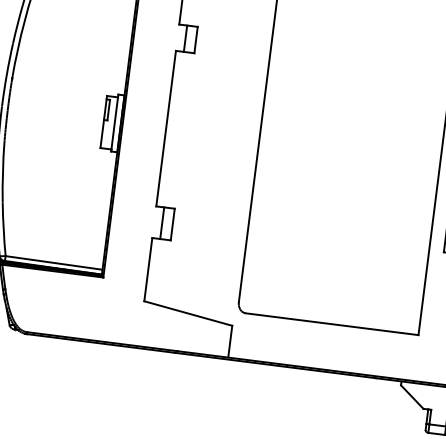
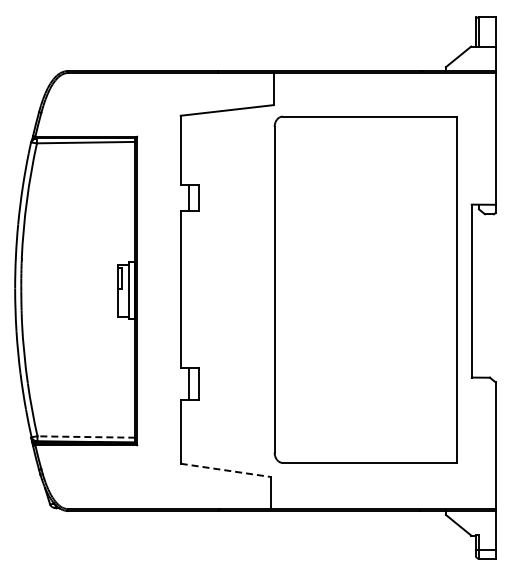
line: (54, 263) -> (86, 437), solid -> dashed
line: (187, 313) -> (225, 470), solid -> dashed

